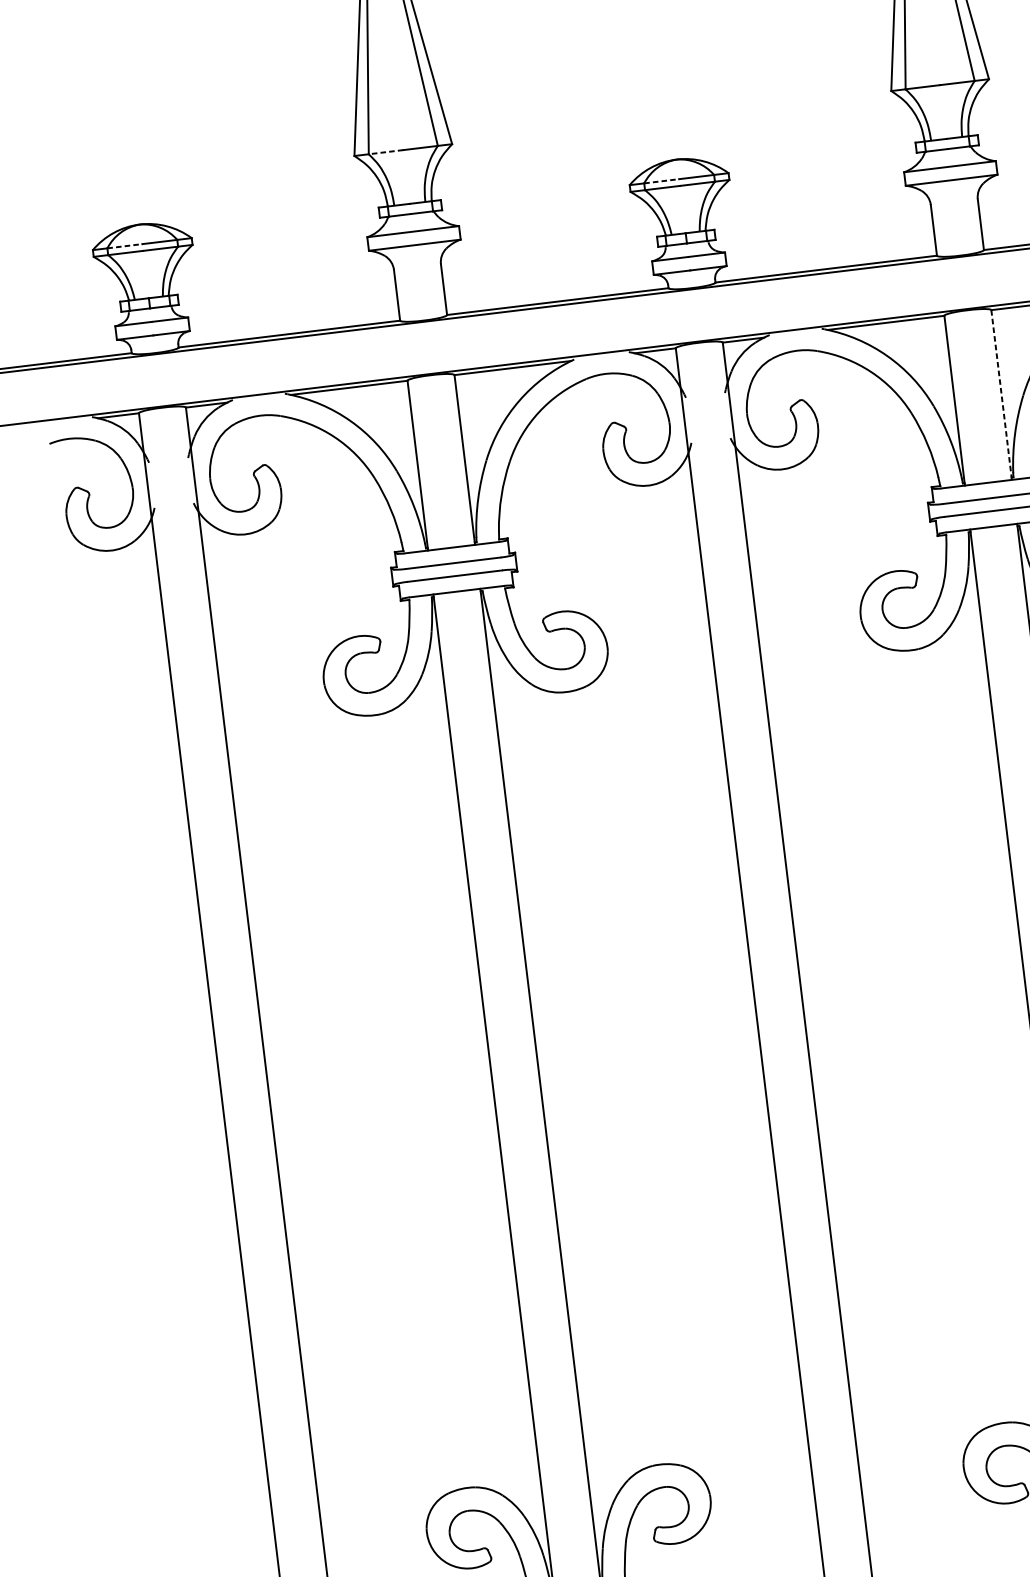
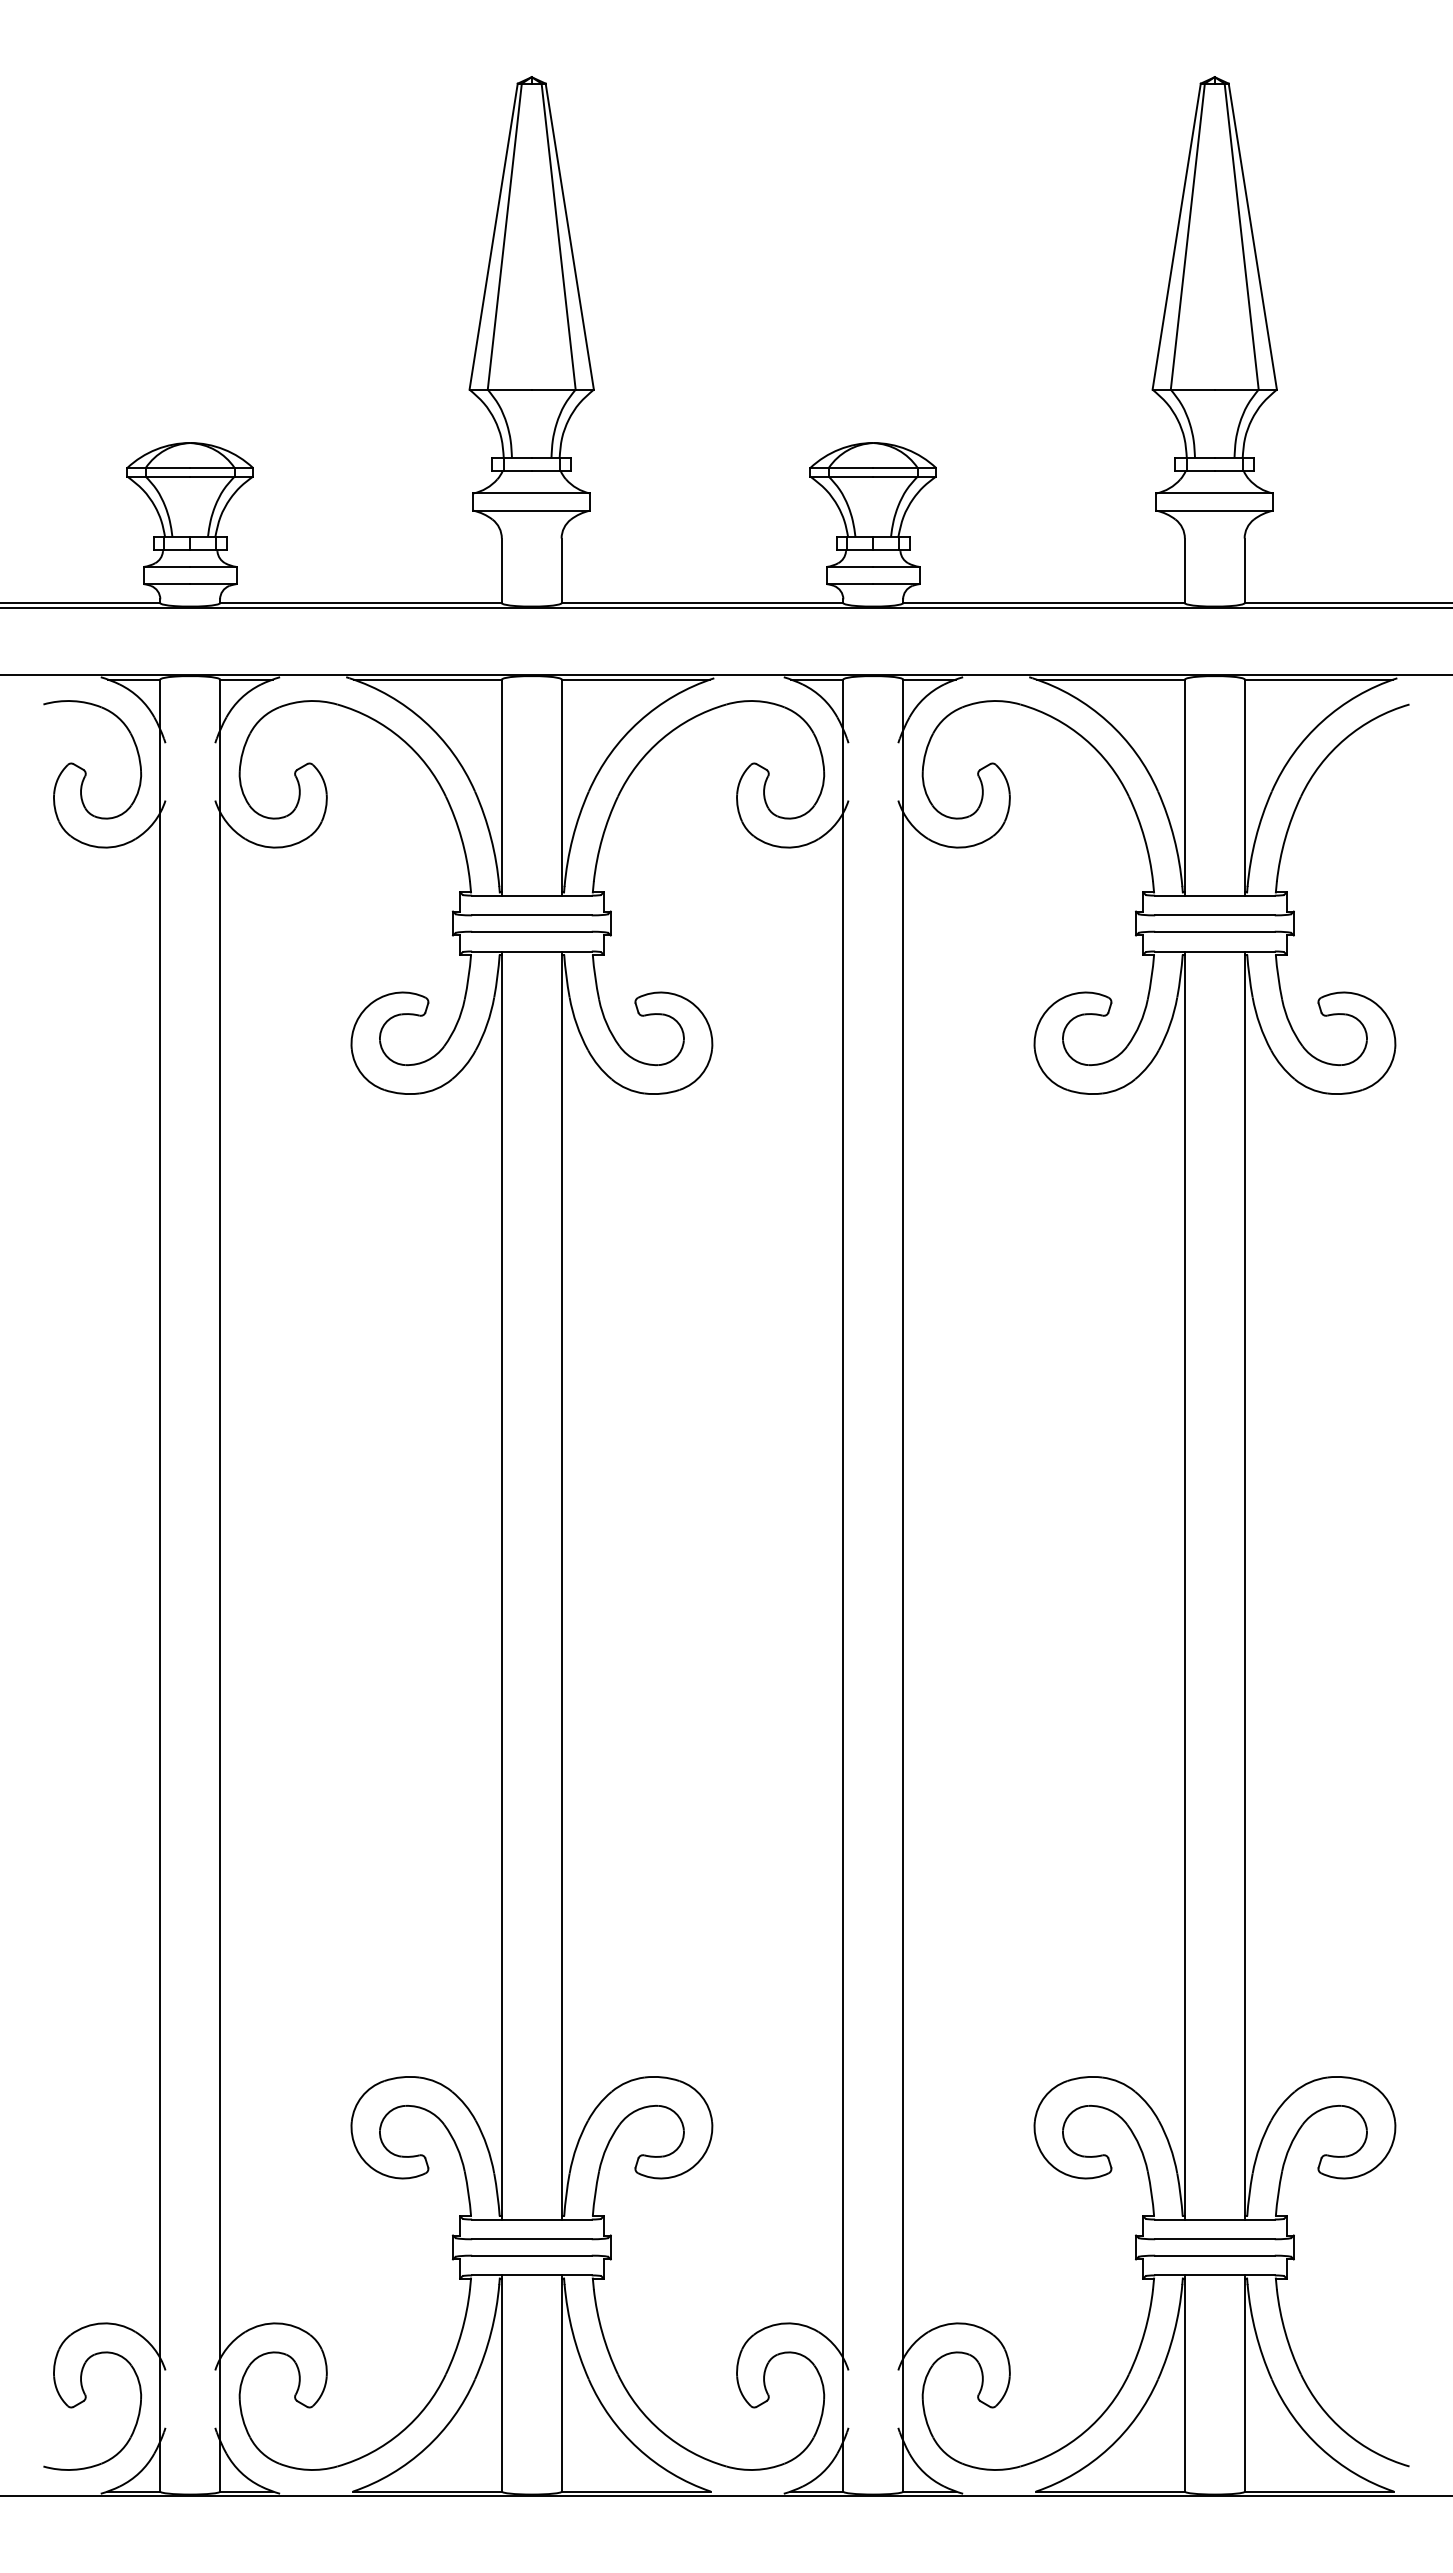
line: (385, 152) -> (509, 389), dashed -> solid
line: (662, 180) -> (851, 467), dashed -> solid
line: (125, 245) -> (168, 467), dashed -> solid
line: (1001, 394) -> (1244, 787), dashed -> solid

